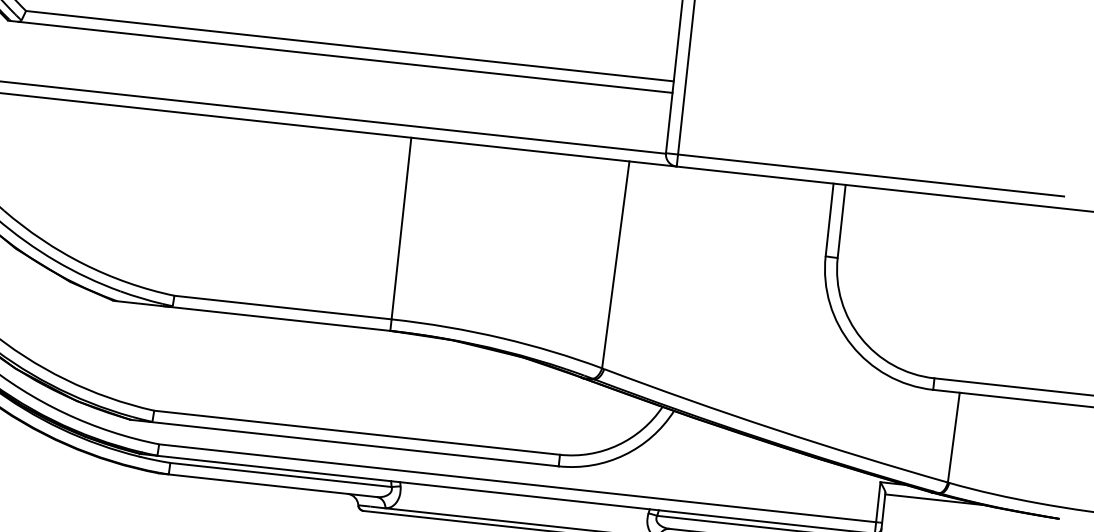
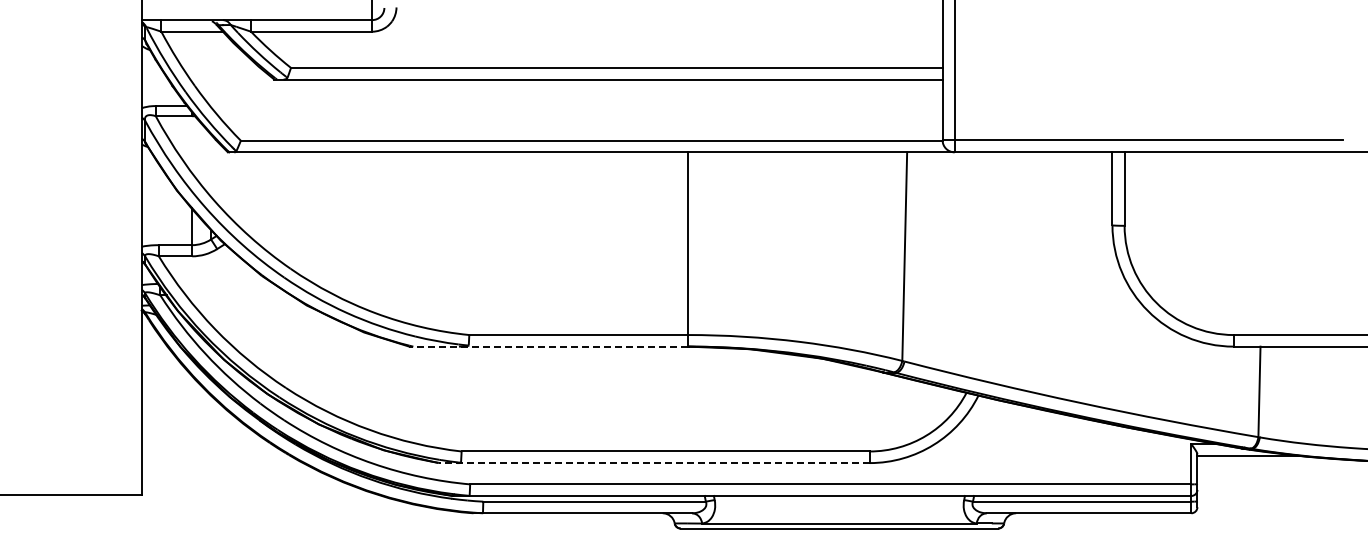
line: (251, 315) -> (548, 346), solid -> dashed
line: (344, 443) -> (654, 463), solid -> dashed

